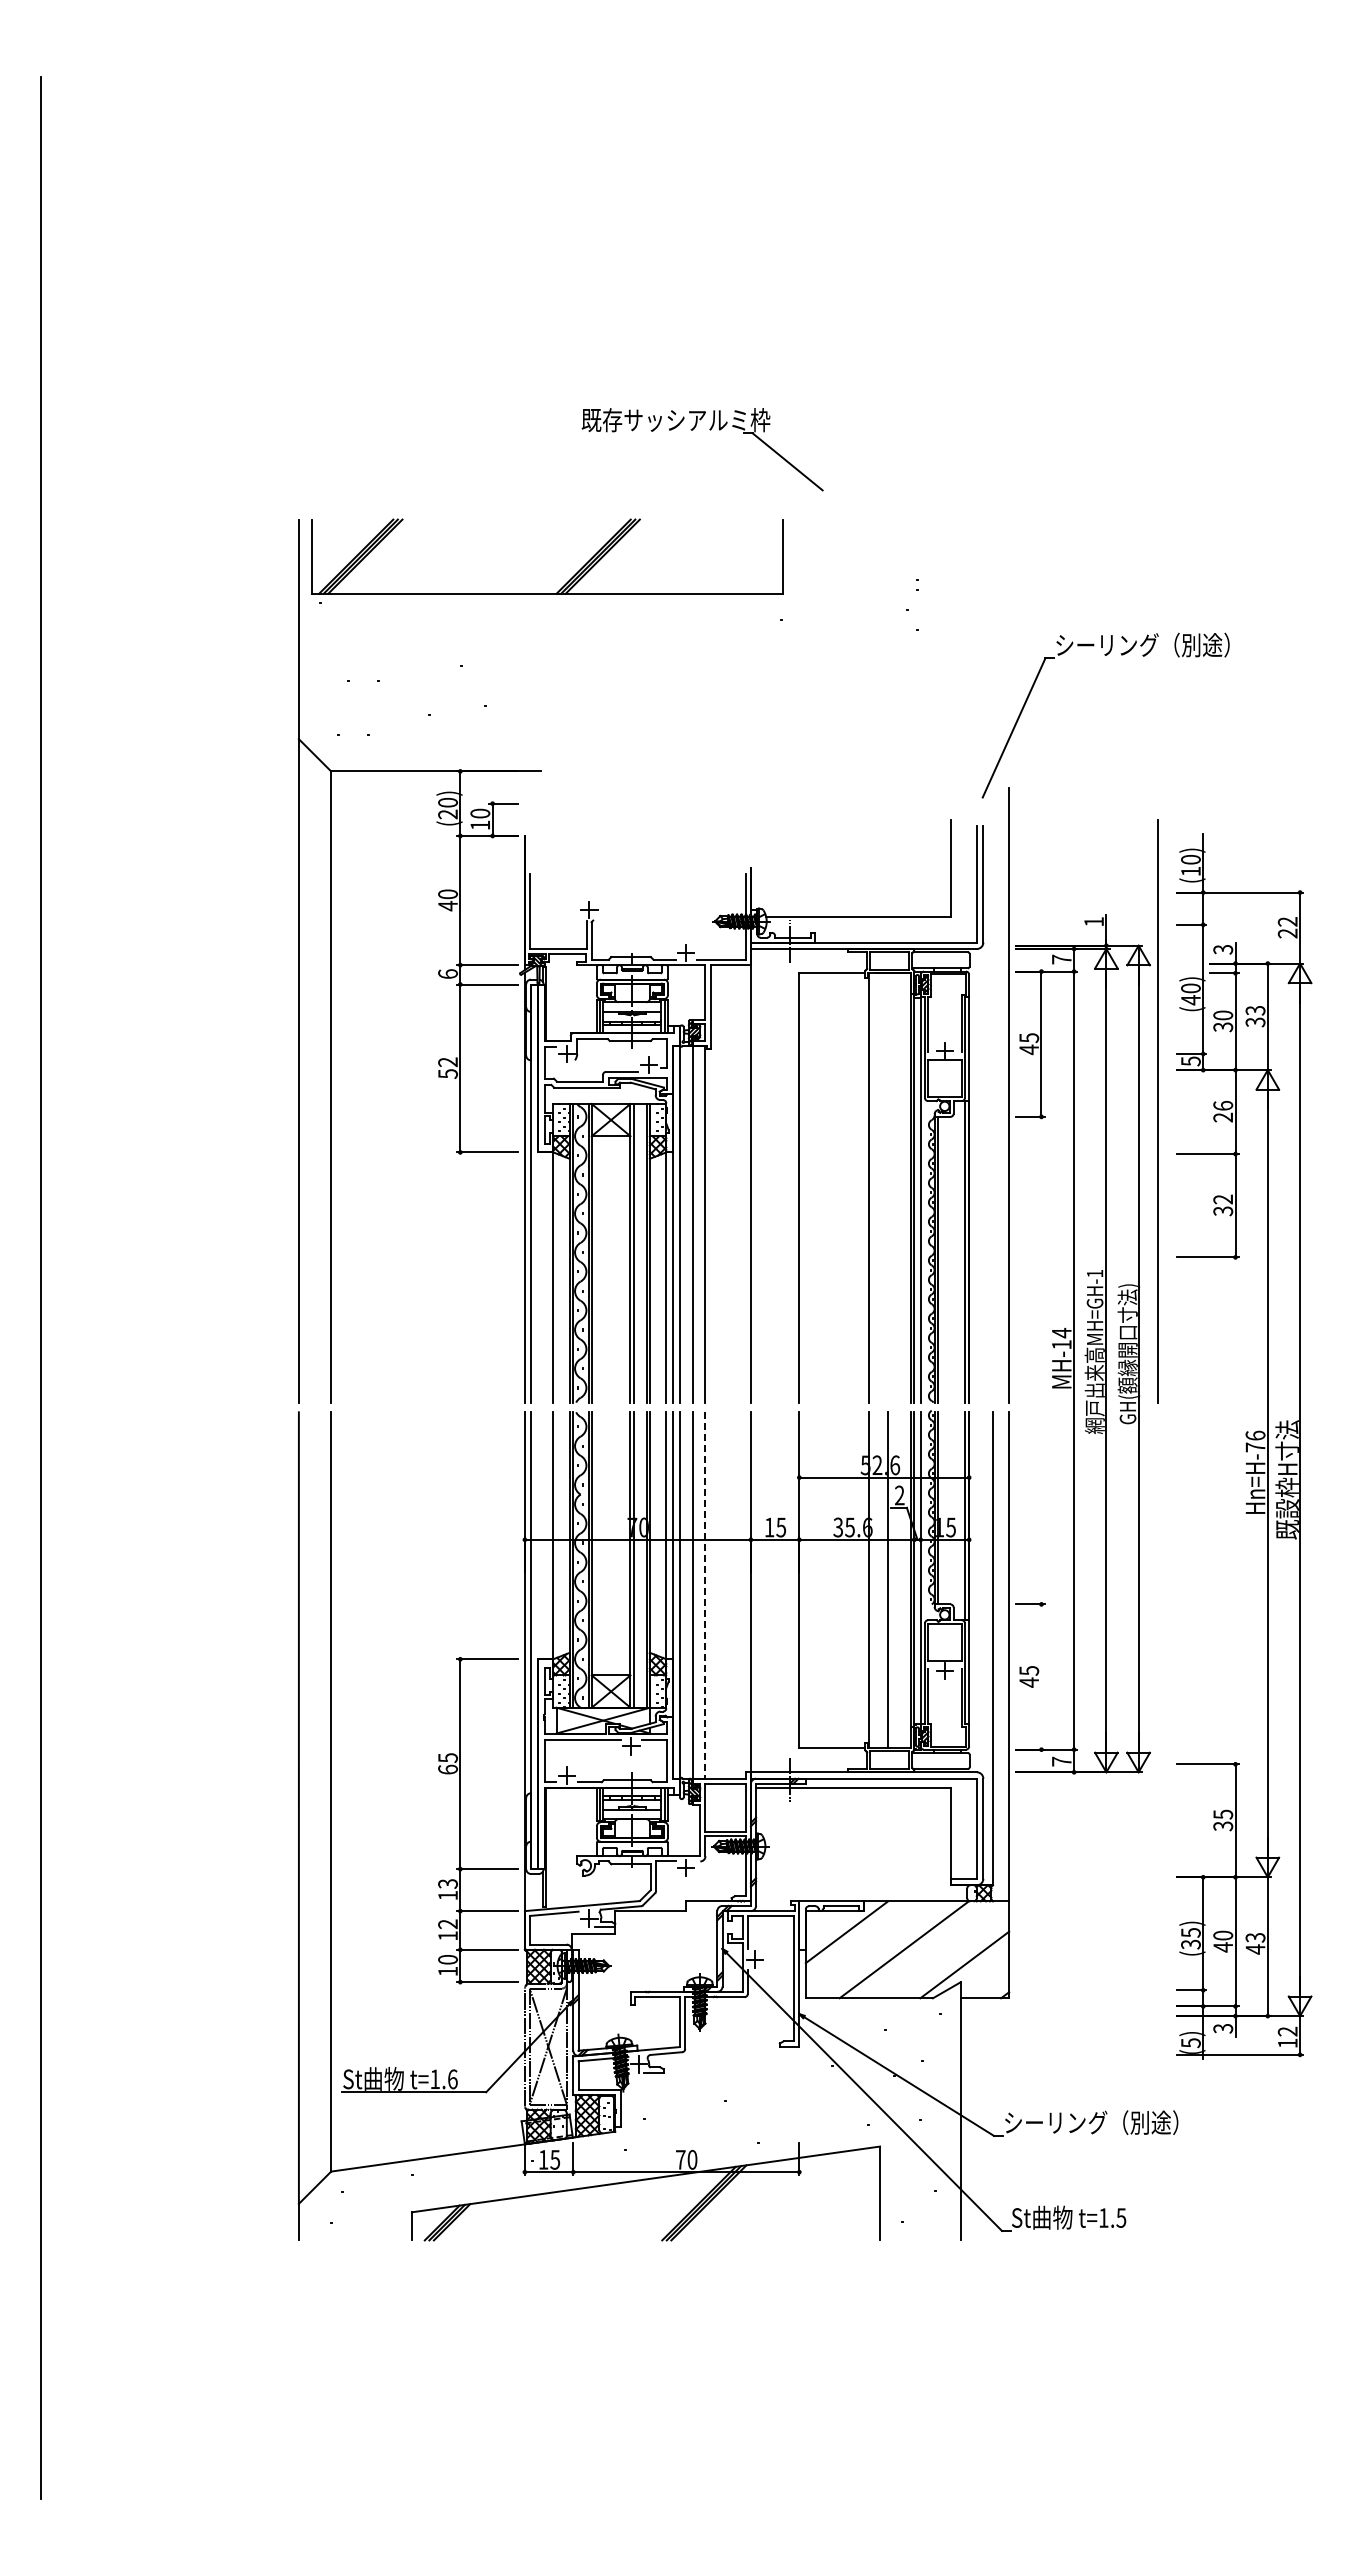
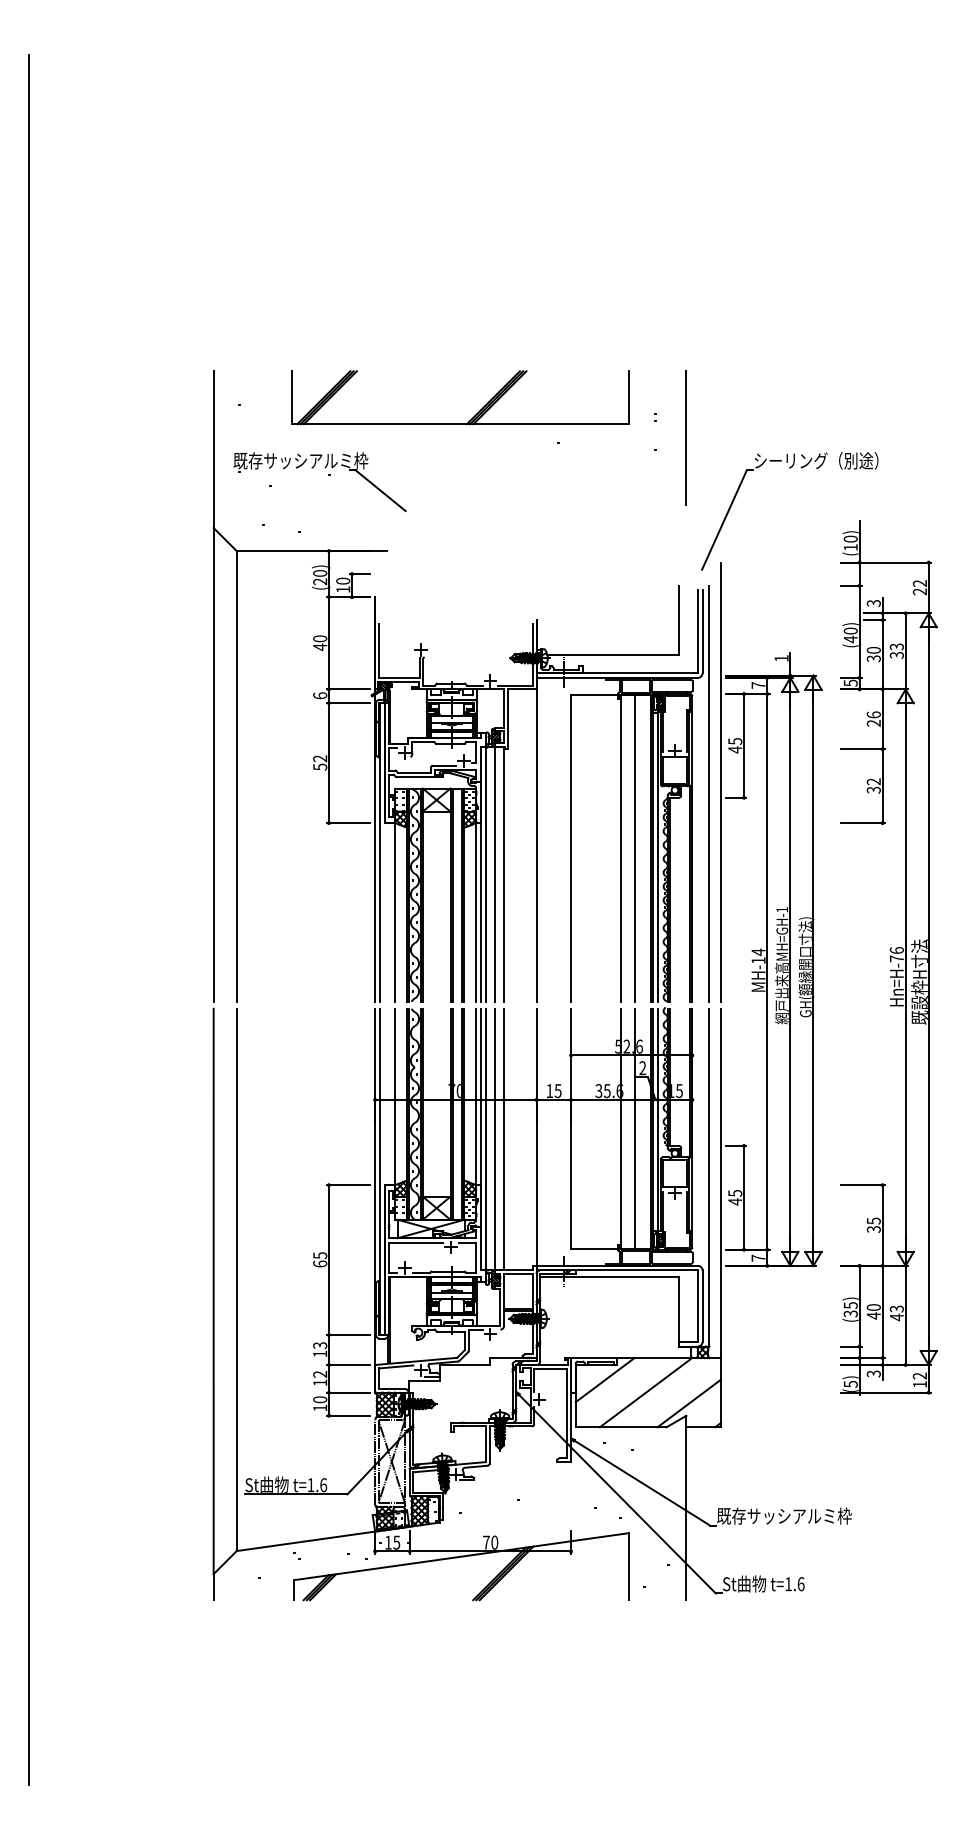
part: (710, 430) -> (325, 468), moved
part: (570, 578) -> (476, 413), moved
line: (960, 612) -> (686, 437), added
line: (1157, 1111) -> (709, 793), moved
line: (888, 1187) -> (634, 848), added
part: (1244, 1446) -> (889, 958), moved
line: (705, 1596) -> (504, 1140), dashed -> solid
line: (1041, 1676) -> (744, 1197), added
text: (1097, 2122) -> (784, 1515), シーリング（別途） -> 既存サッシアルミ枠
text: (1121, 2217) -> (801, 1583), t=1.5 -> t=1.6

